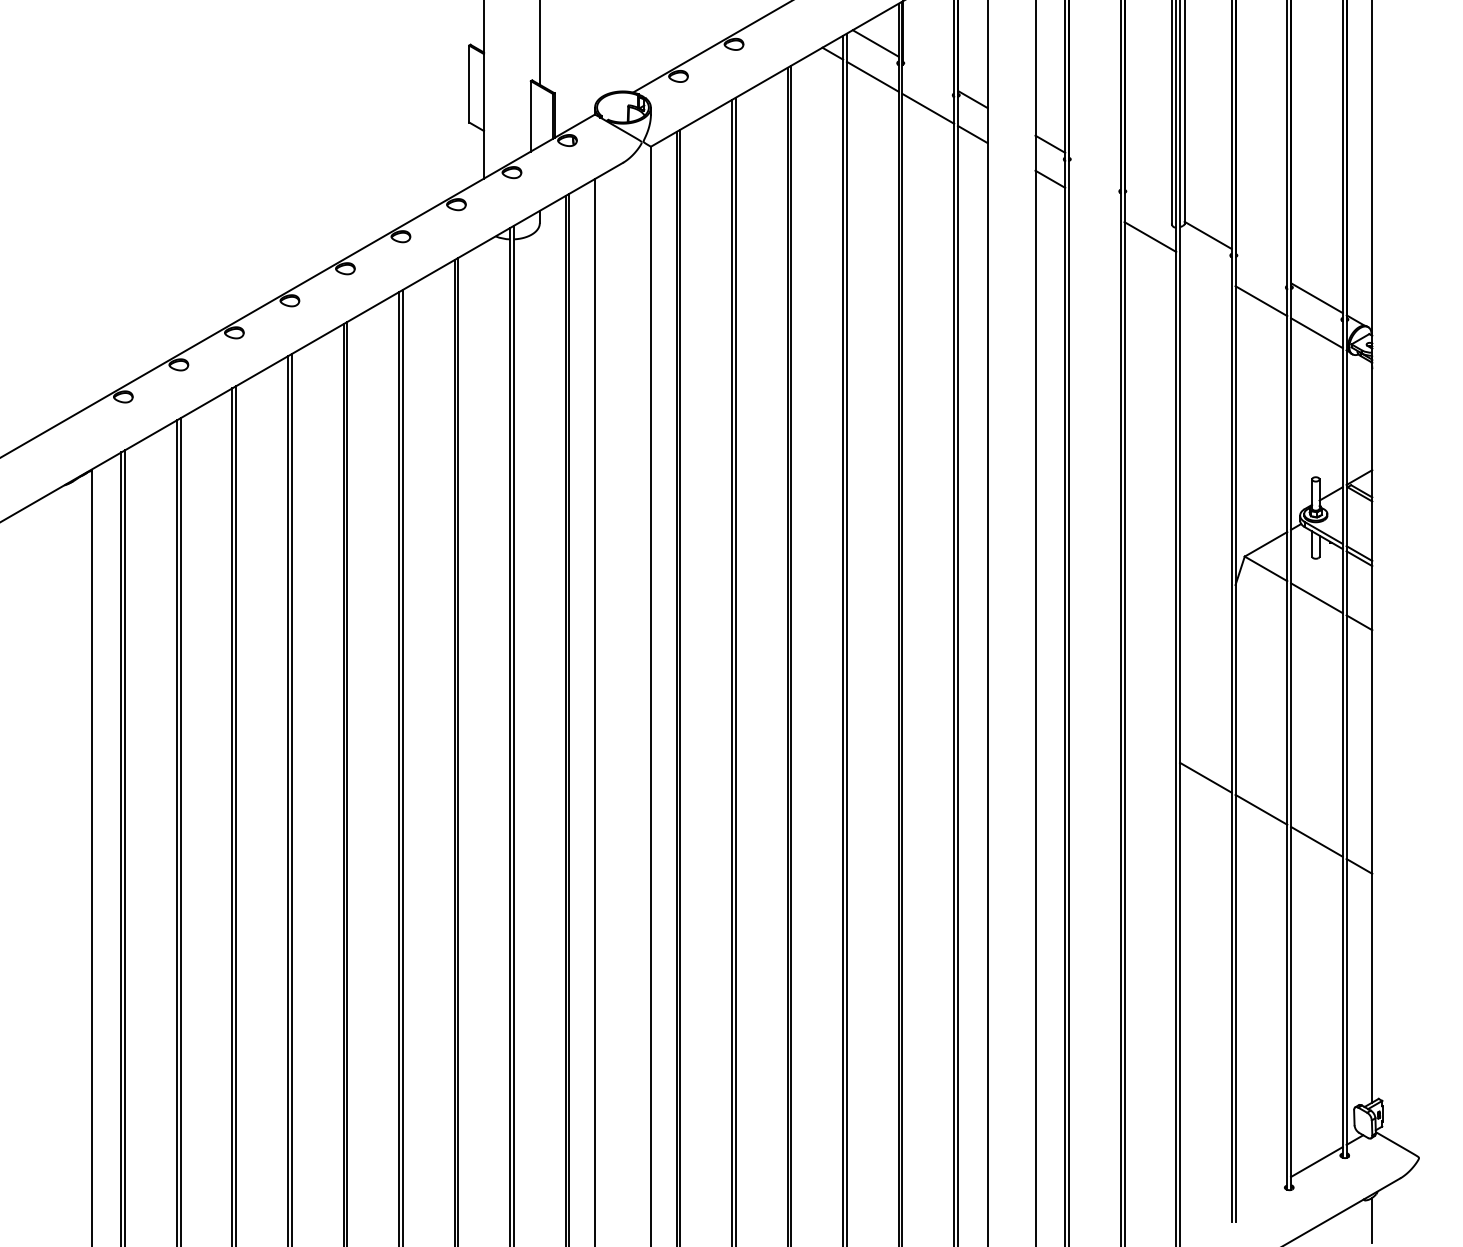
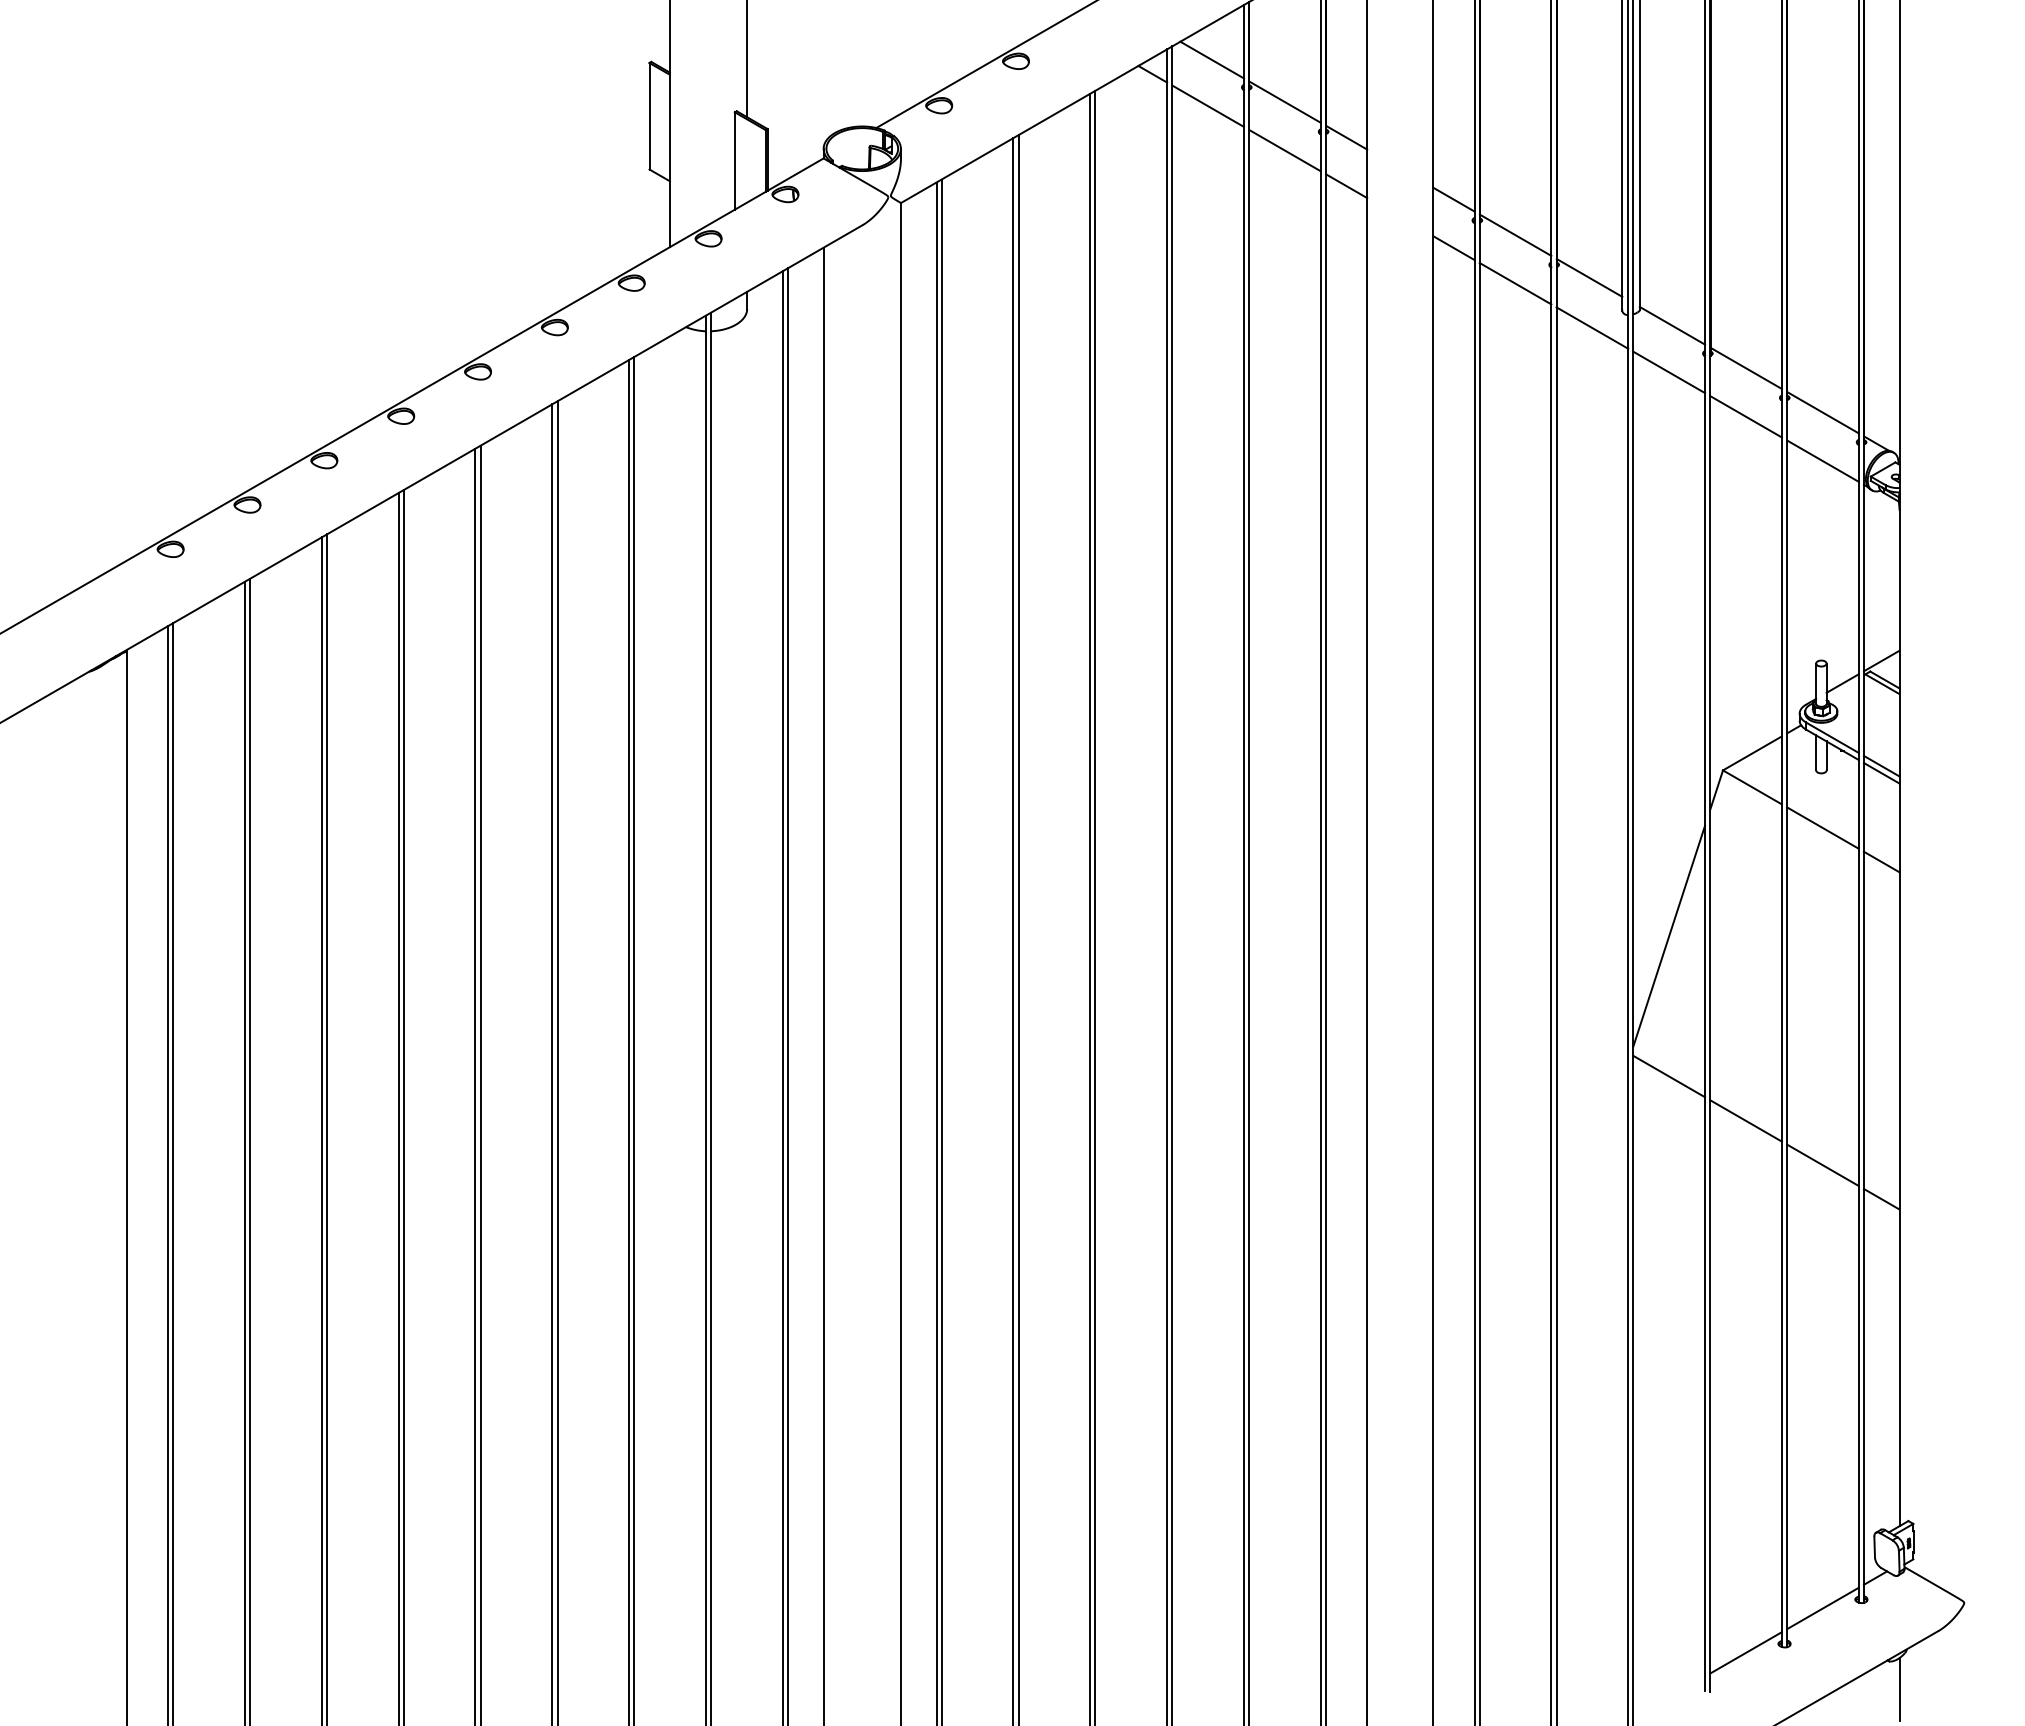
line: (927, 73) -> (1284, 101), added
line: (1094, 169) -> (1515, 234), added
line: (1148, 200) -> (1589, 277), added
line: (1094, 204) -> (1515, 283), added
line: (1261, 265) -> (1745, 367), added
line: (1206, 269) -> (1669, 372), added
line: (1206, 675) -> (1669, 935), added
line: (1261, 1193) -> (1745, 1652), added

